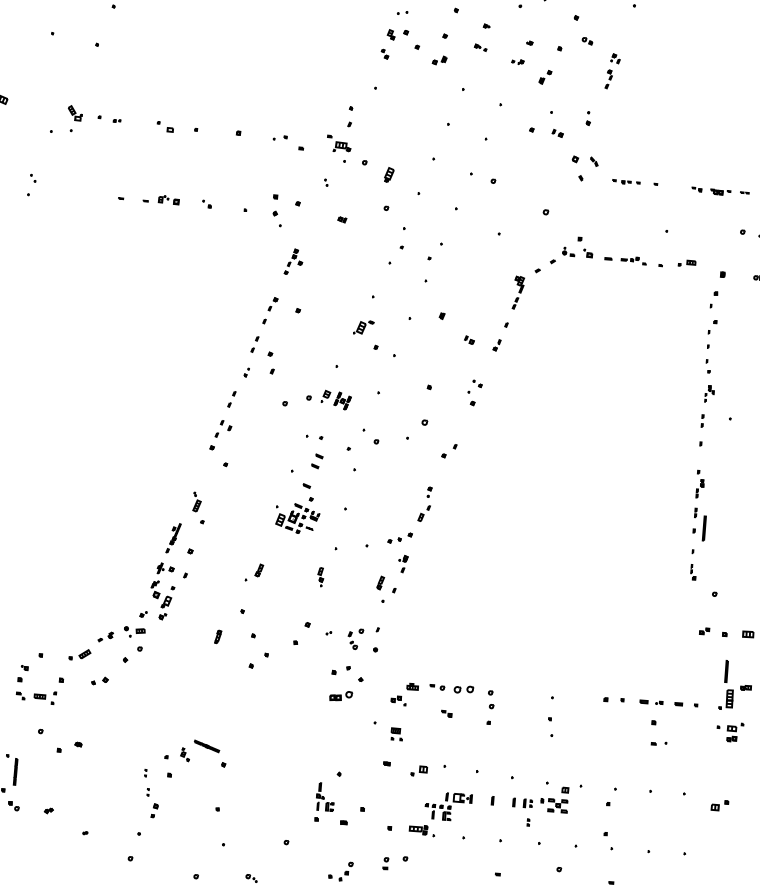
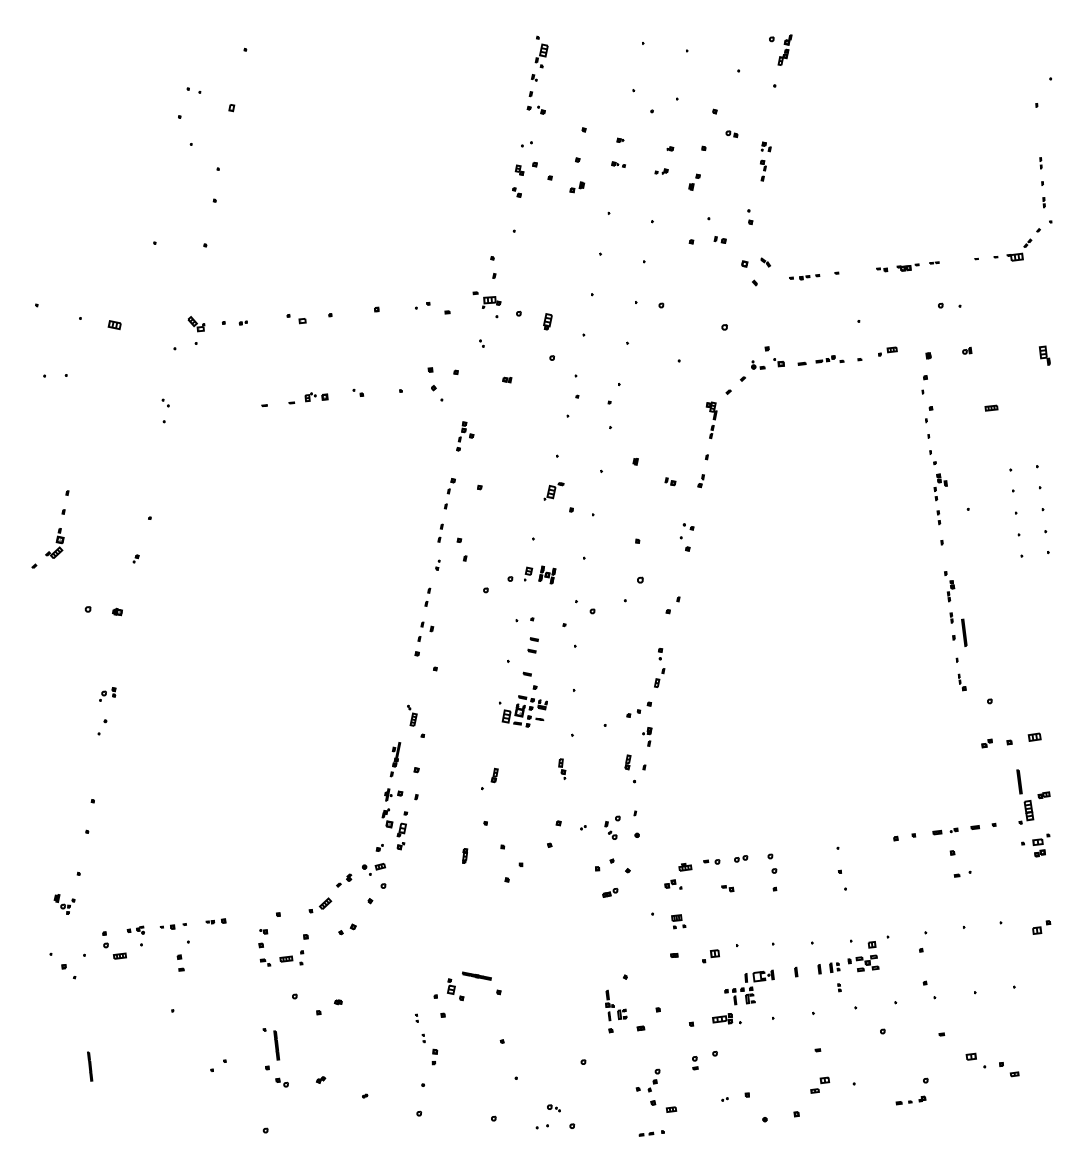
part: (709, 394) -> (940, 487), size x1.43
part: (464, 689) -> (741, 858), size x0.62
part: (341, 695) -> (610, 892), size x0.62
part: (185, 754) -> (455, 989), size x1.67

